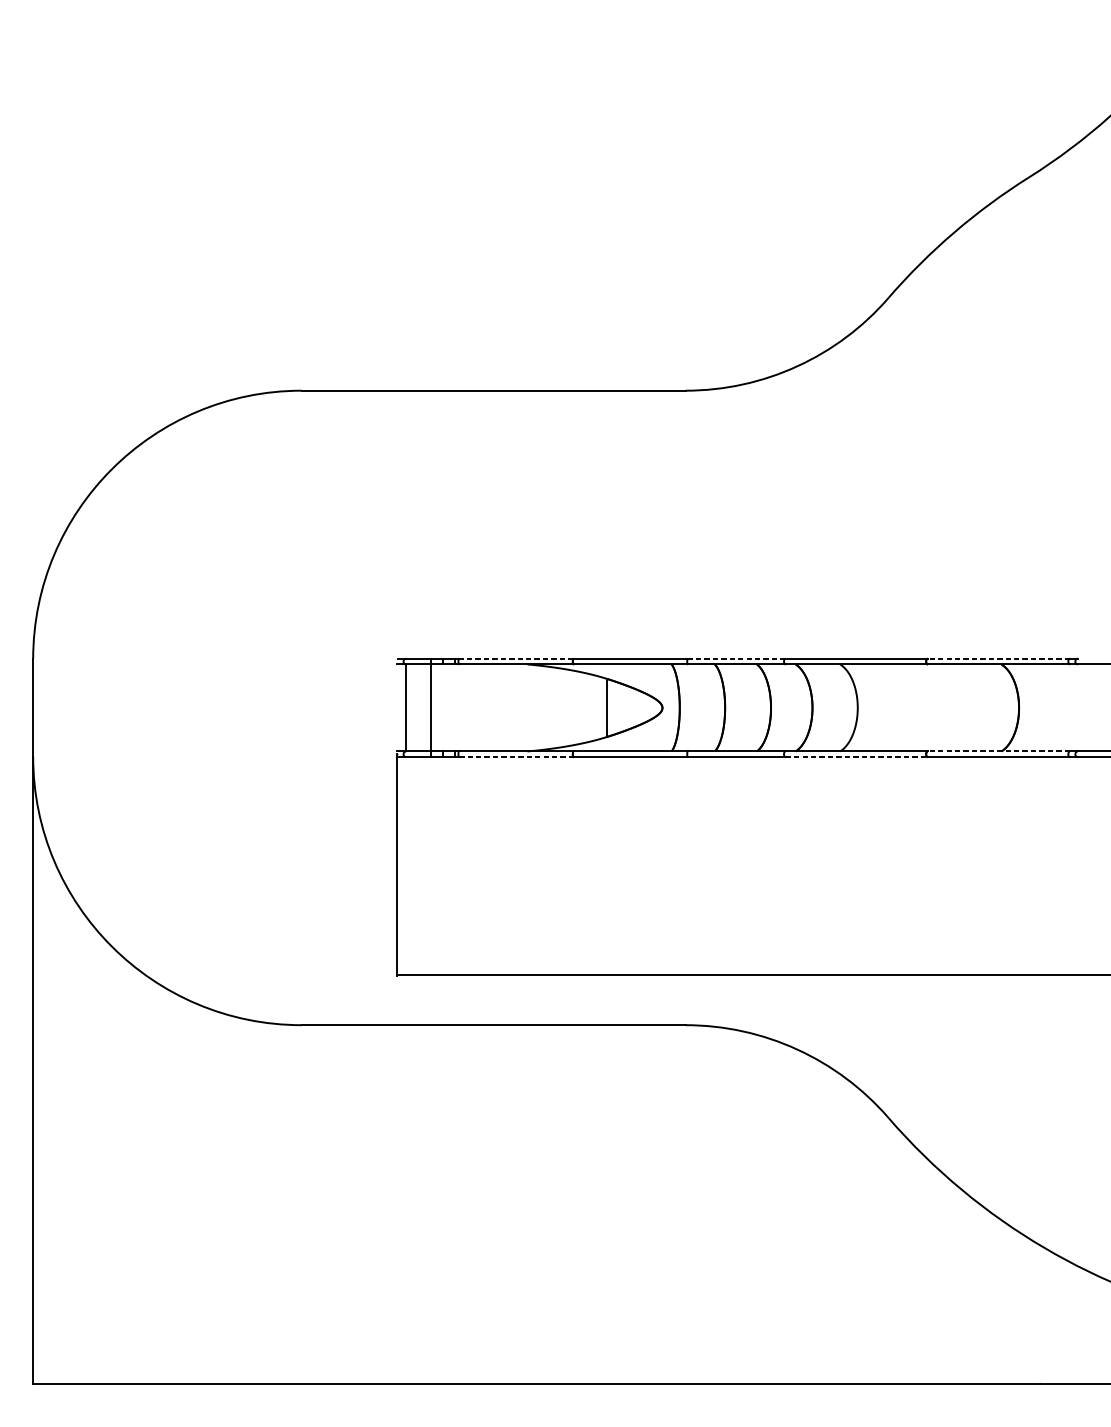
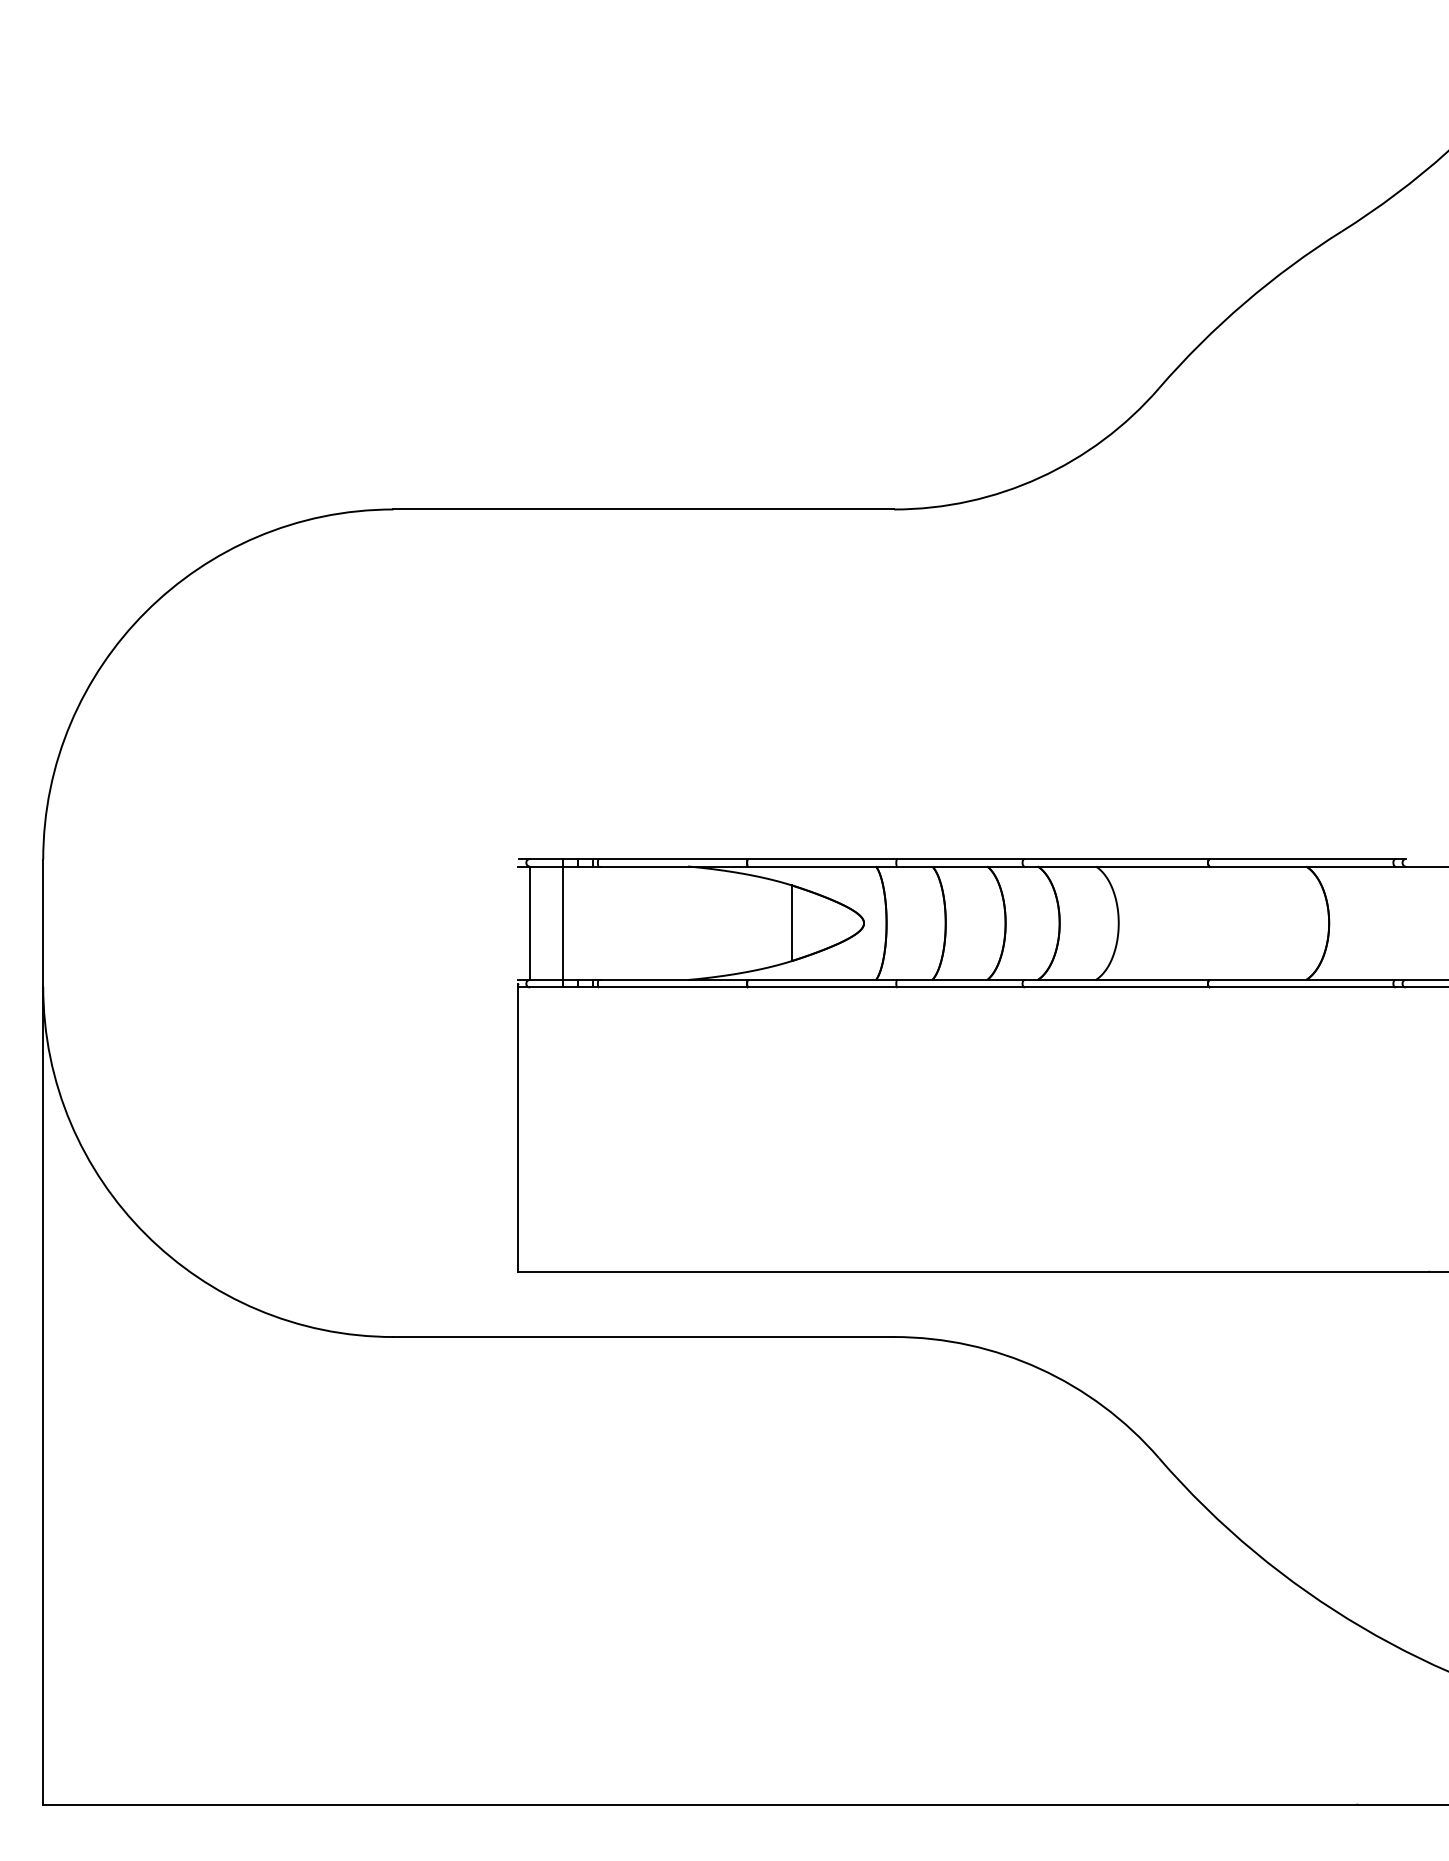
line: (516, 659) -> (673, 859), dashed -> solid
line: (736, 659) -> (960, 859), dashed -> solid
line: (998, 659) -> (1302, 859), dashed -> solid
line: (998, 751) -> (1302, 980), dashed -> solid
line: (516, 757) -> (673, 987), dashed -> solid
line: (856, 757) -> (1117, 987), dashed -> solid

